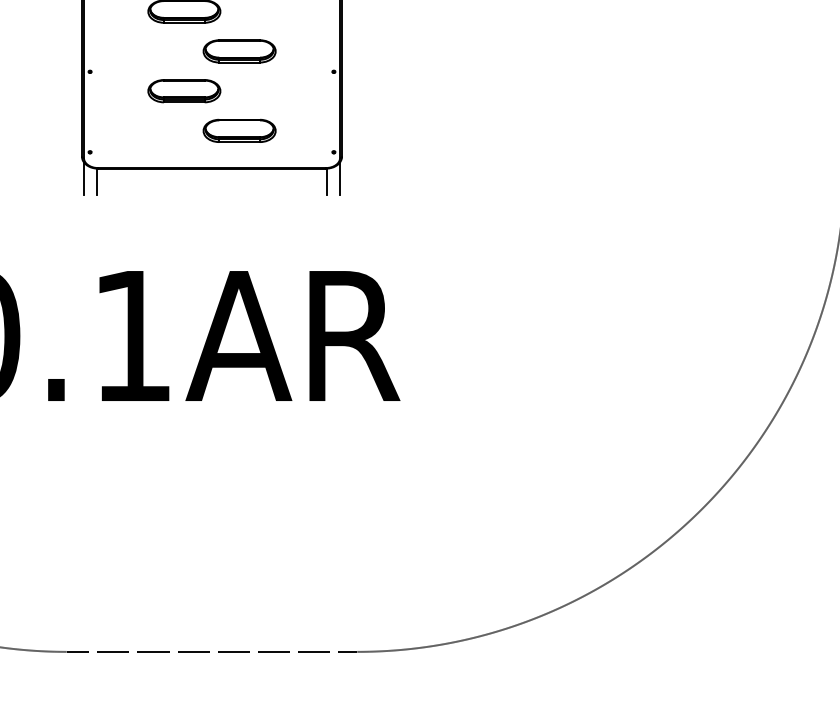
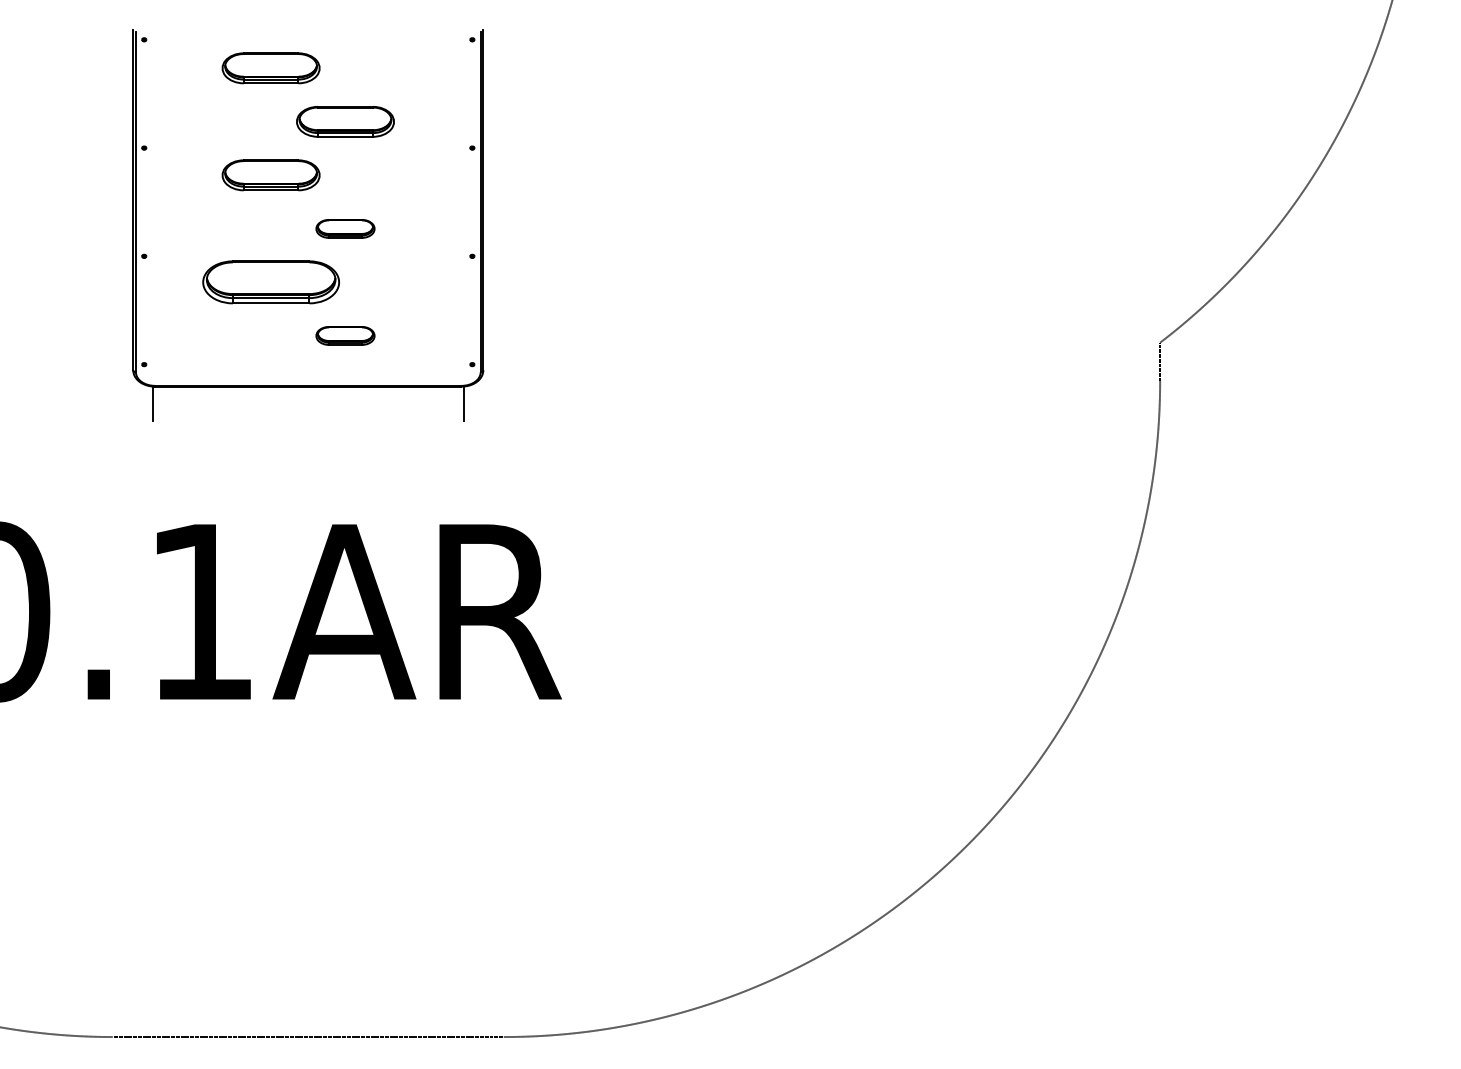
part: (239, 51) -> (345, 228), size x0.6
part: (183, 91) -> (270, 282), size x1.4
part: (239, 130) -> (345, 335), size x0.6
line: (83, 178) -> (135, 399), removed
line: (340, 178) -> (481, 399), removed

